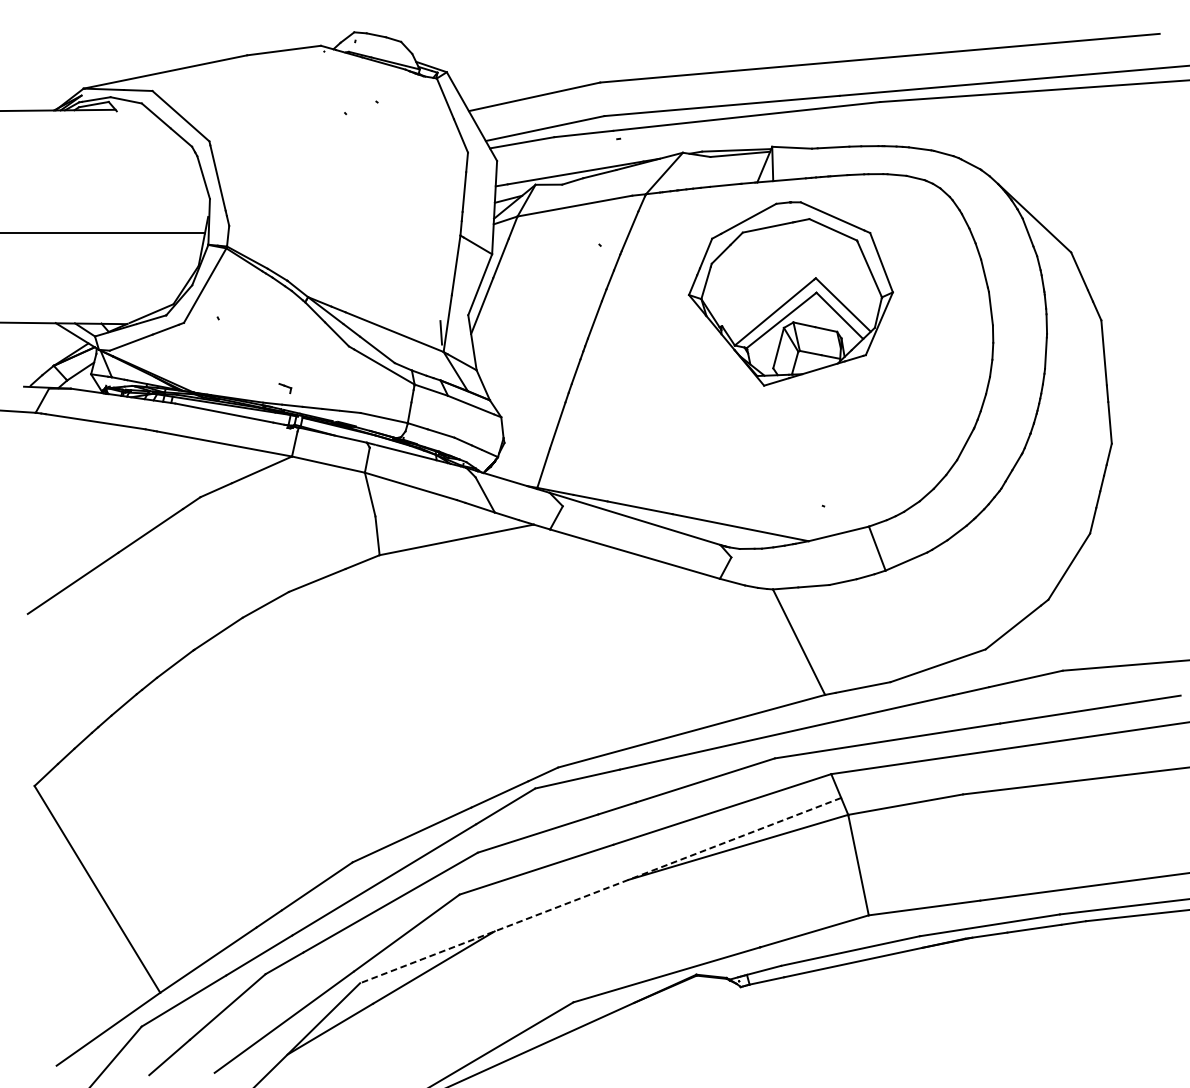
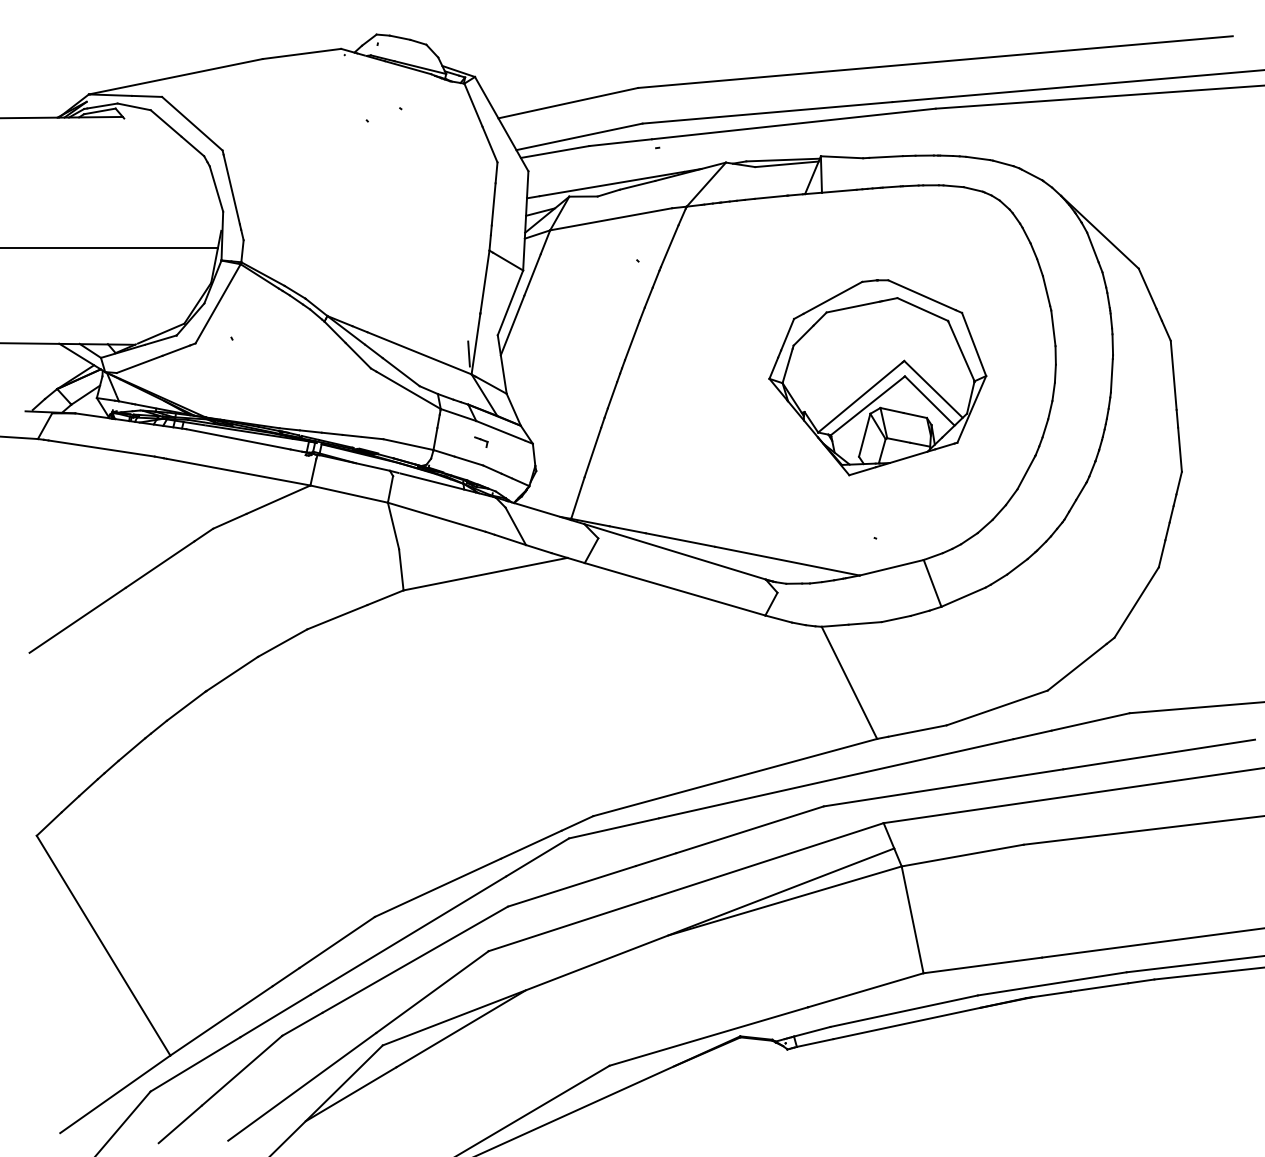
part: (790, 293) -> (877, 377), moved
part: (285, 387) -> (481, 441), moved
line: (600, 891) -> (638, 947), dashed -> solid

